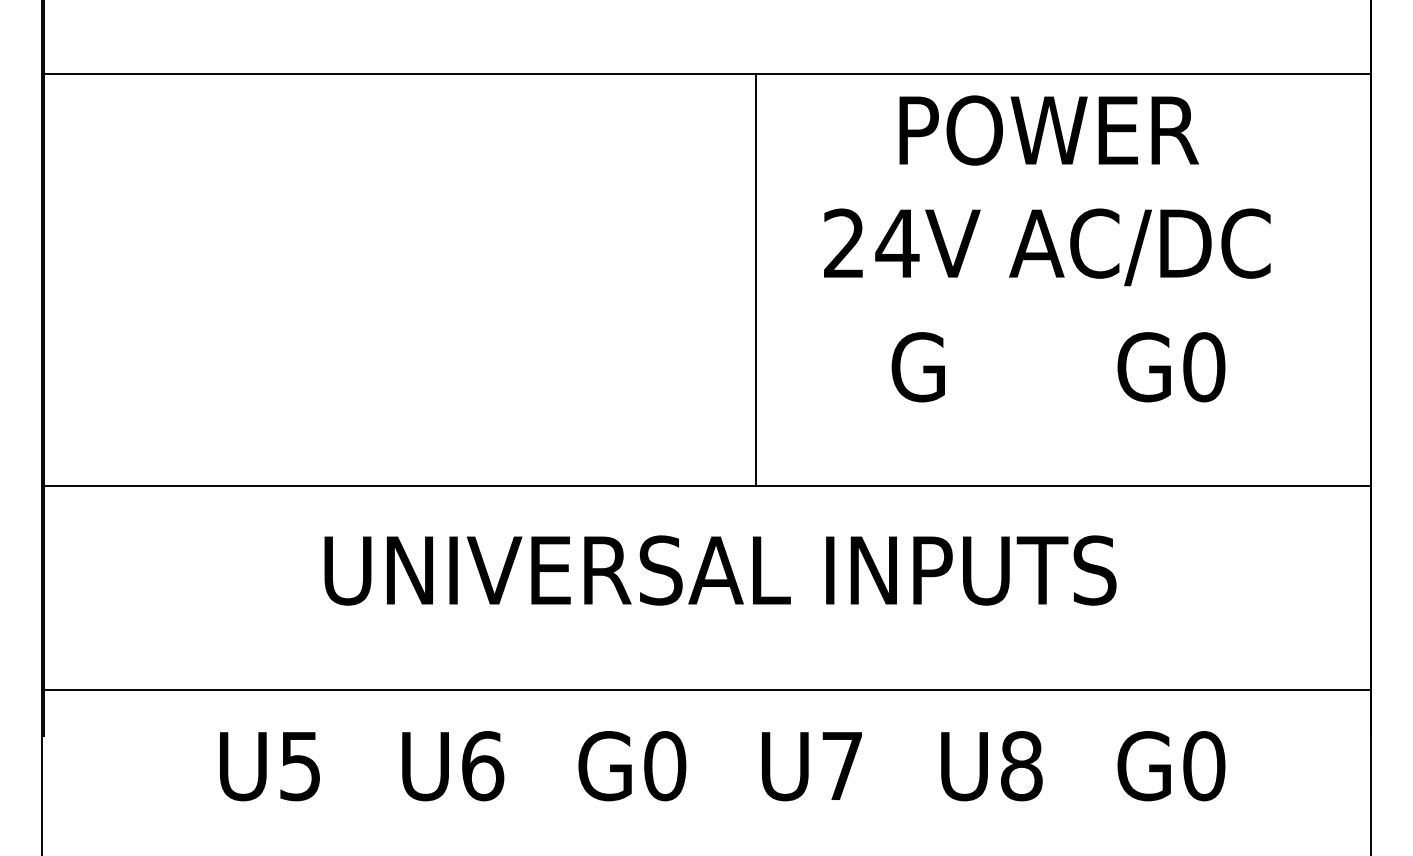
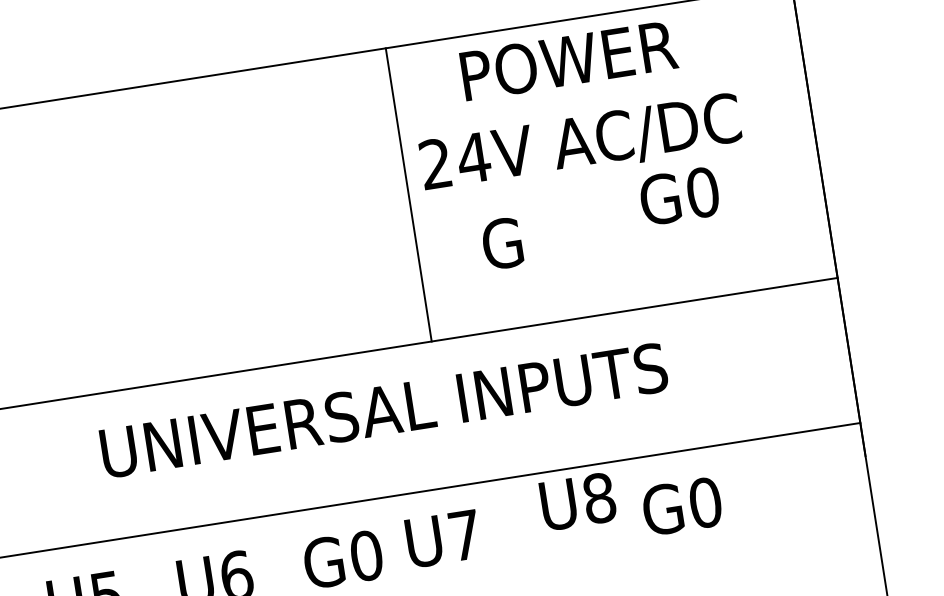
line: (756, 280) -> (408, 195), moved
text: (1171, 367) -> (679, 196), moved
text: (811, 766) -> (443, 539), moved
text: (991, 766) -> (577, 501), moved
text: (1171, 766) -> (682, 506), moved

